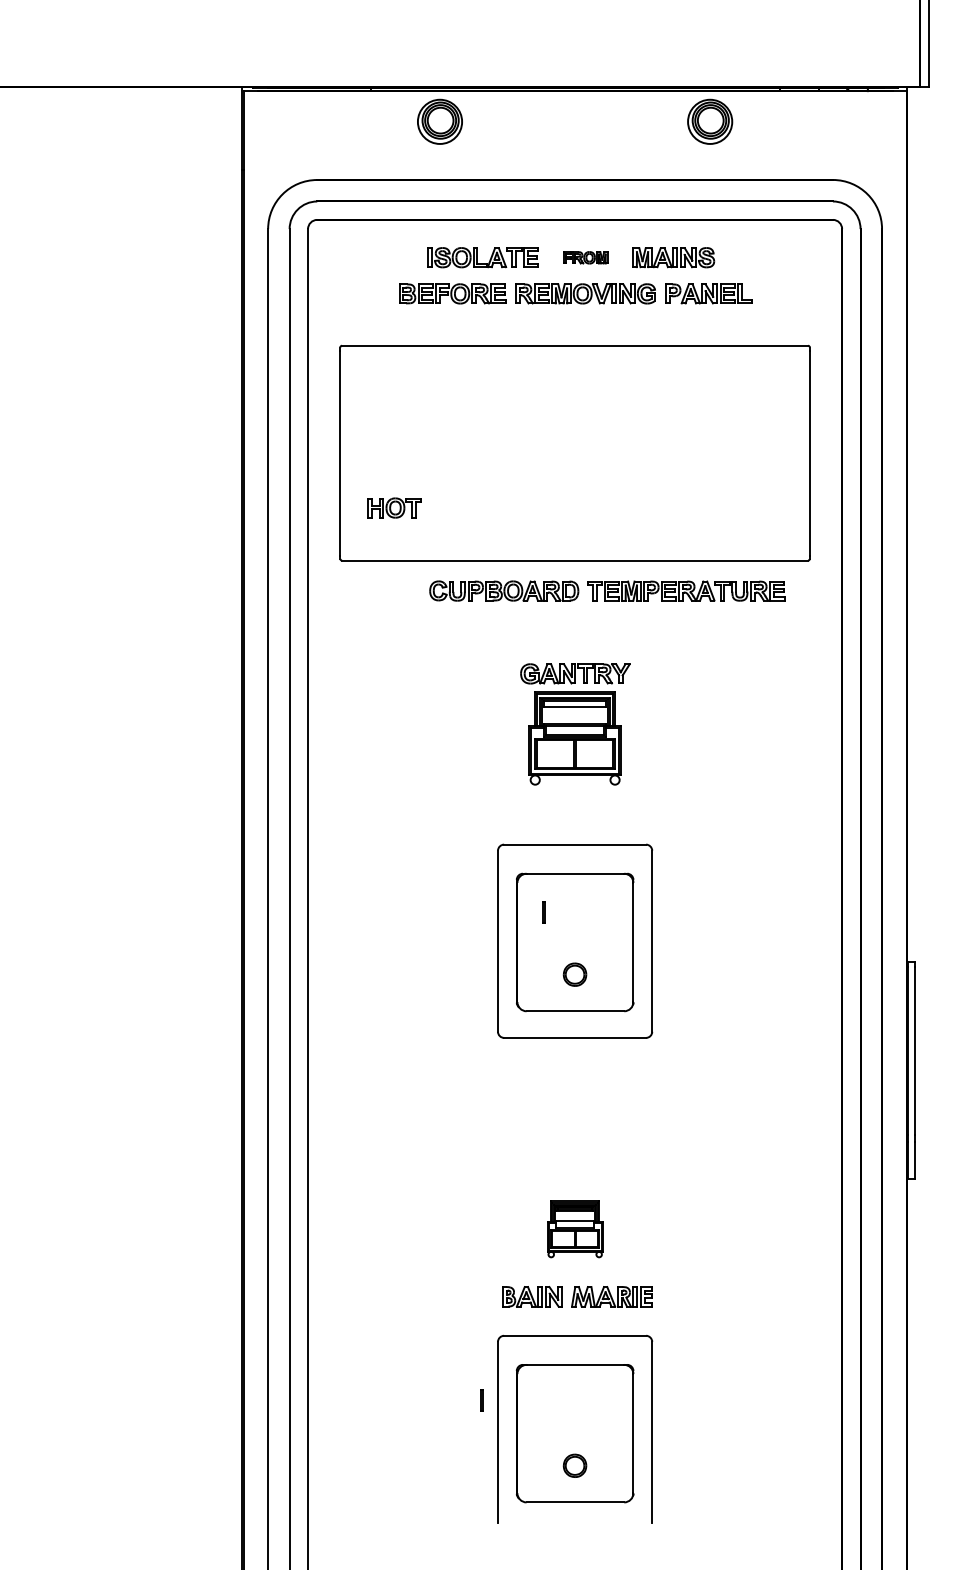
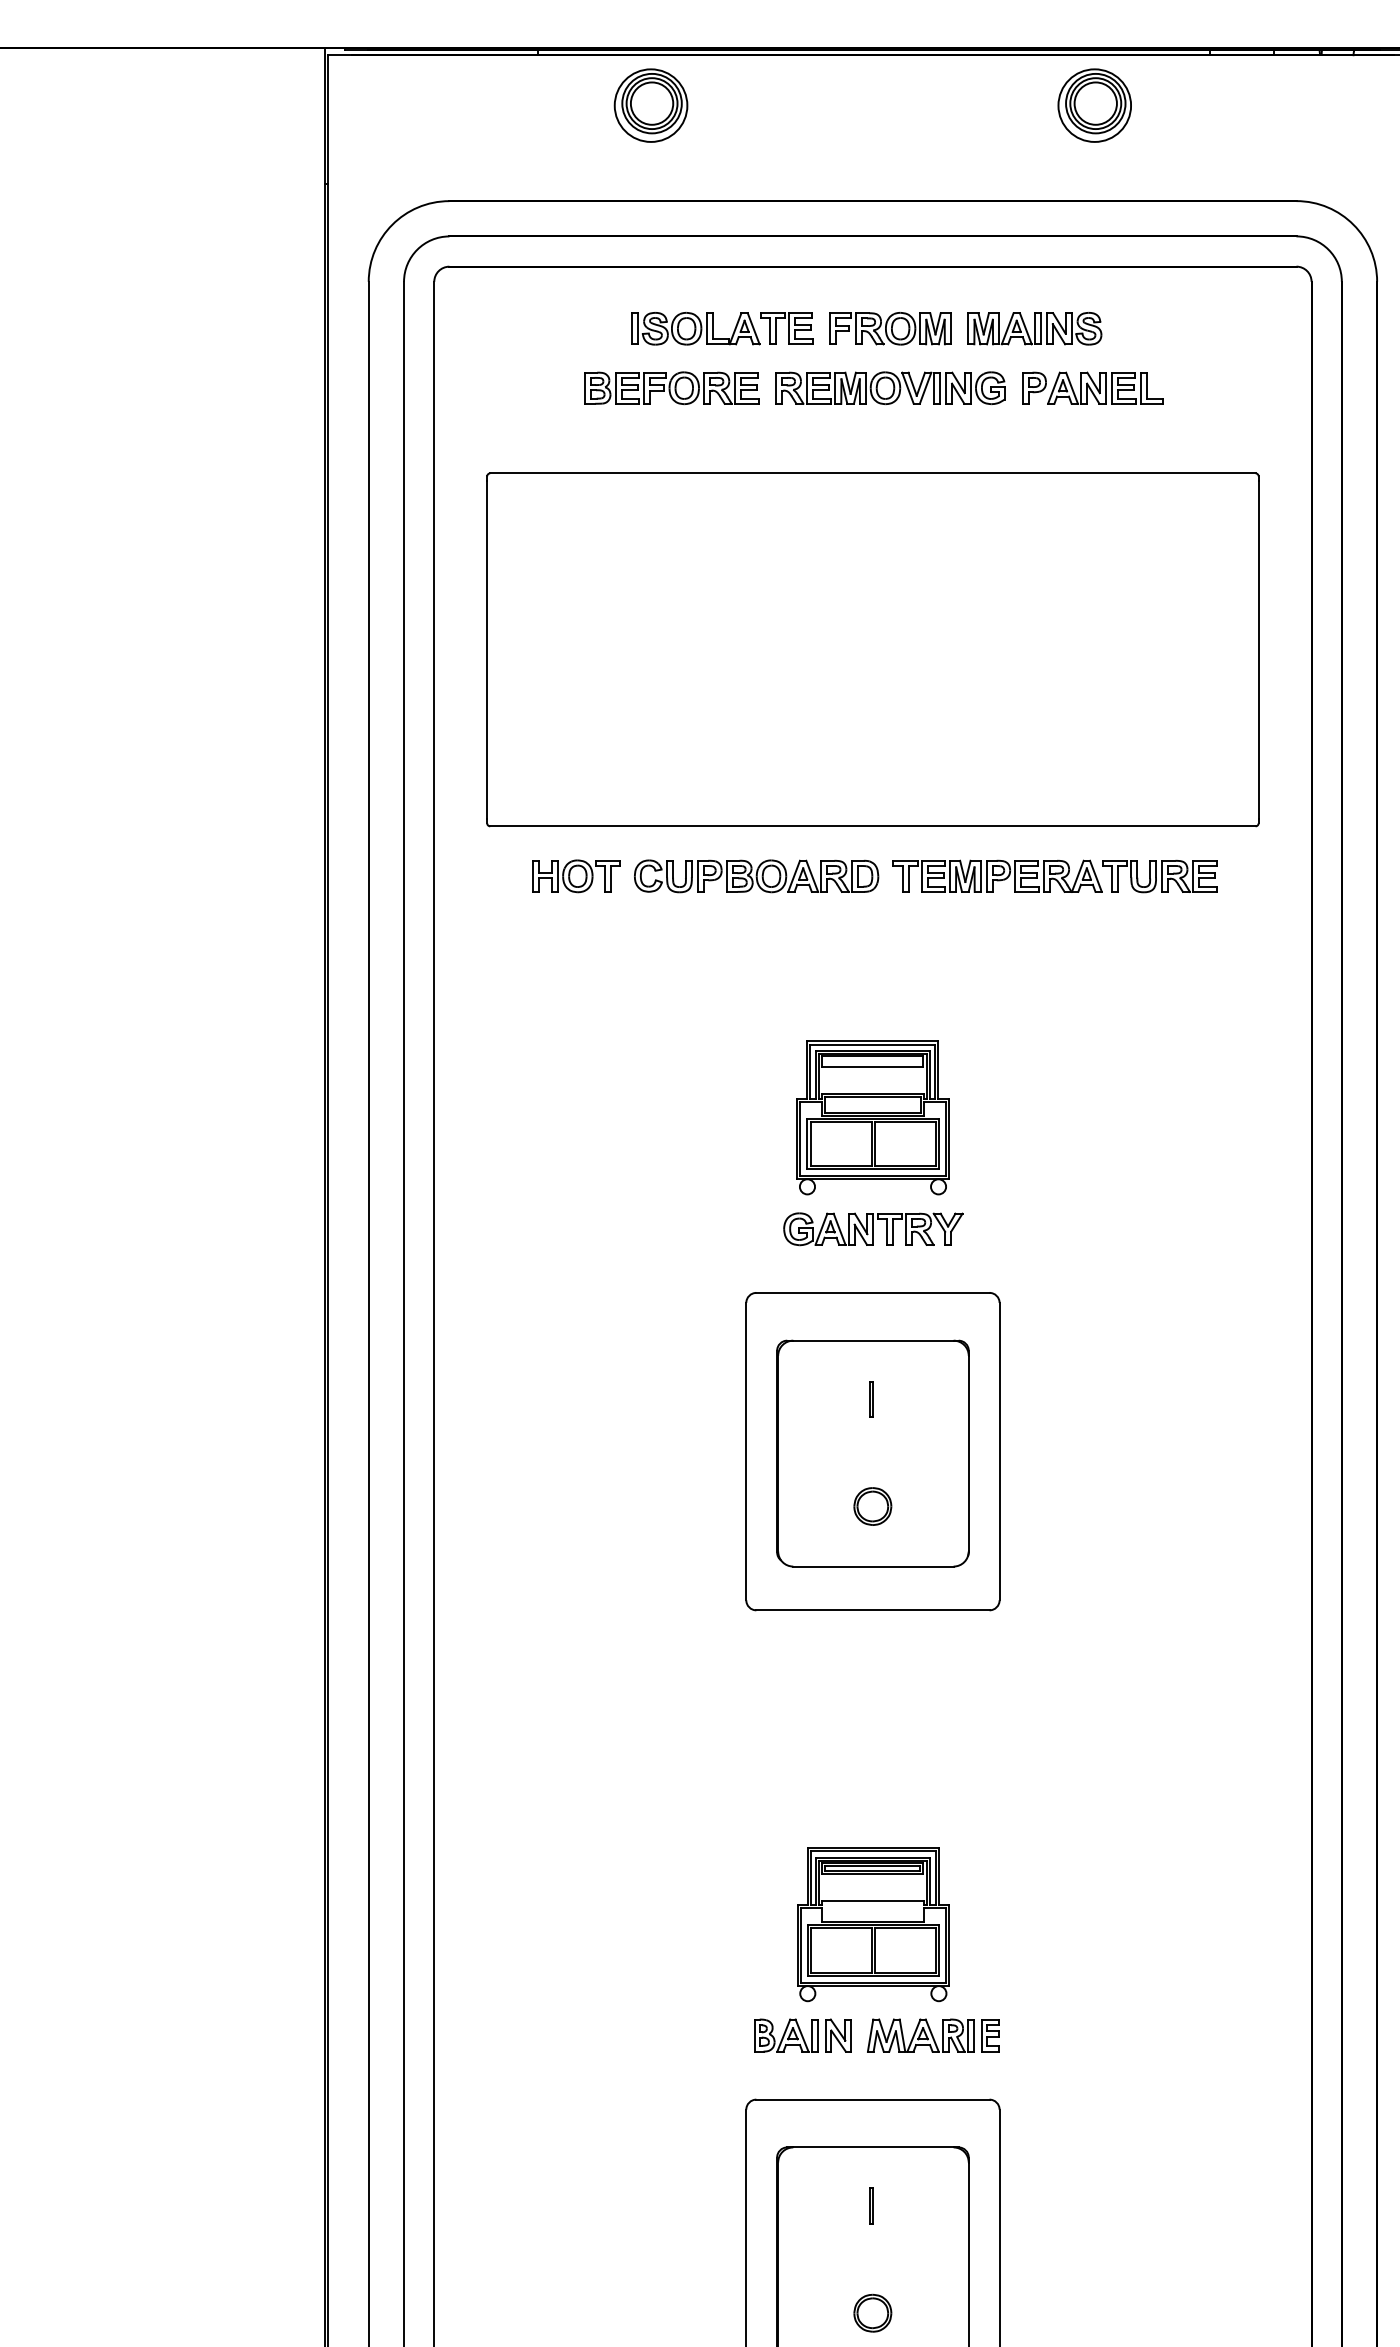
part: (585, 257) -> (890, 328), size x1.67
part: (394, 507) -> (576, 875), moved
part: (575, 673) -> (873, 1228), moved
line: (543, 912) -> (870, 1399), moved
part: (574, 1229) -> (871, 1925), size x1.67
line: (481, 1400) -> (870, 2205), moved

